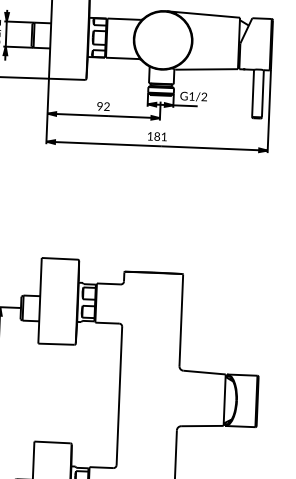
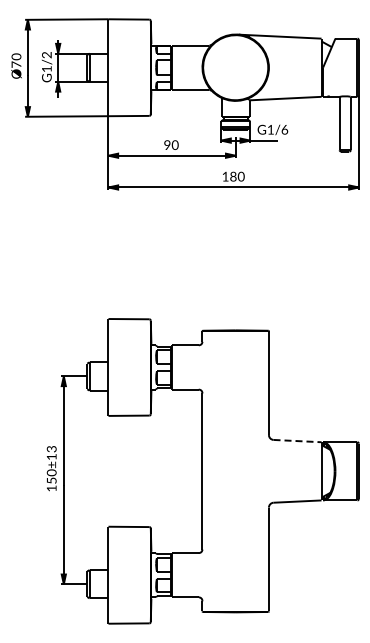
text: (204, 96) -> (284, 129), G1/2 -> G1/6
text: (106, 106) -> (174, 145), 92 -> 90
text: (163, 136) -> (240, 176), 181 -> 180
line: (205, 372) -> (298, 441), solid -> dashed

